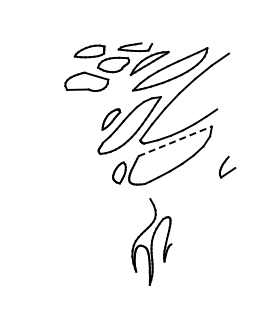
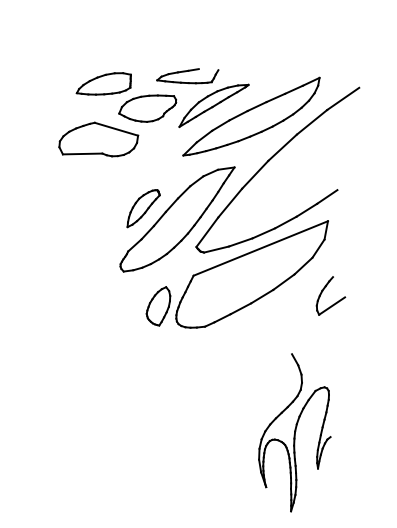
line: (175, 141) -> (261, 248), dashed -> solid
part: (227, 166) -> (330, 294), moved
part: (151, 241) -> (294, 431), moved

